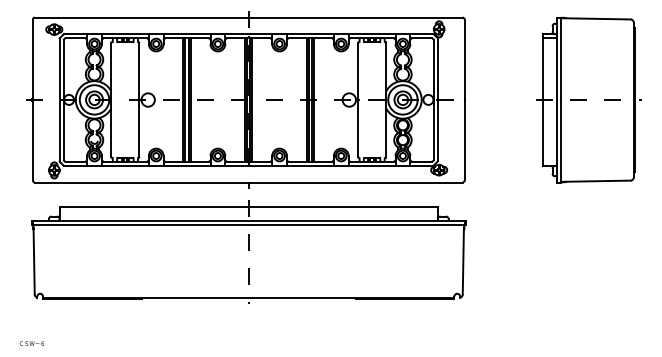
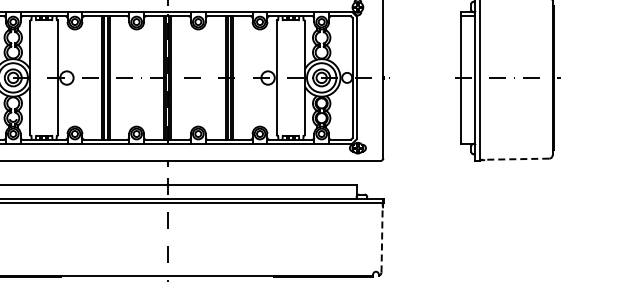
line: (595, 181) -> (514, 159), solid -> dashed
line: (463, 259) -> (382, 237), solid -> dashed

